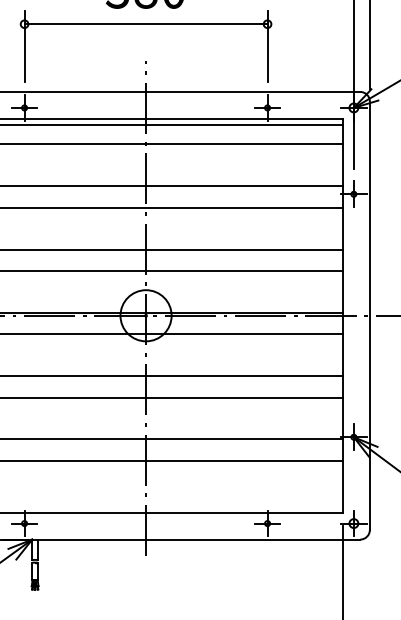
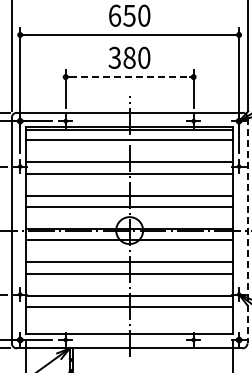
line: (145, 24) -> (129, 77), solid -> dashed
line: (369, 315) -> (247, 230), solid -> dashed

